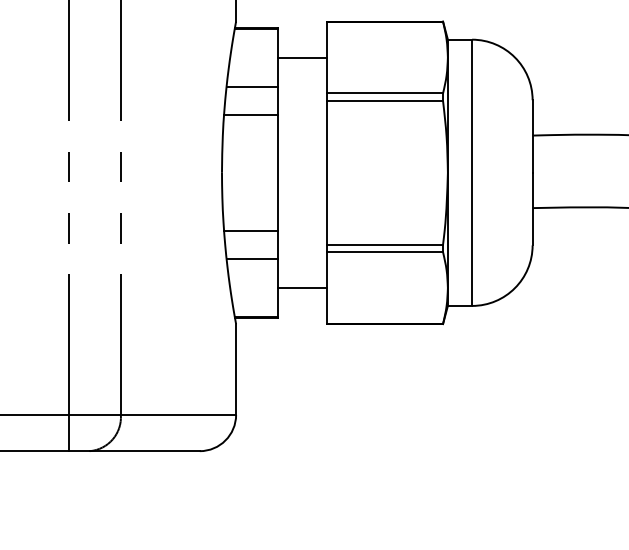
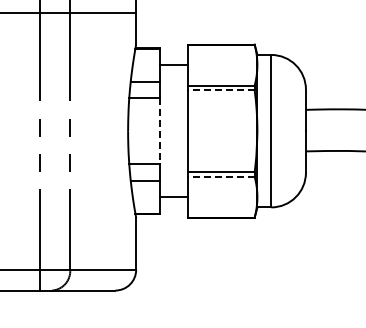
line: (383, 101) -> (220, 90), solid -> dashed
line: (278, 173) -> (160, 131), solid -> dashed
line: (383, 251) -> (220, 176), solid -> dashed

